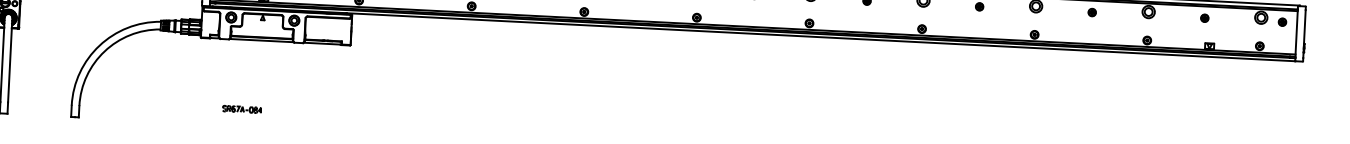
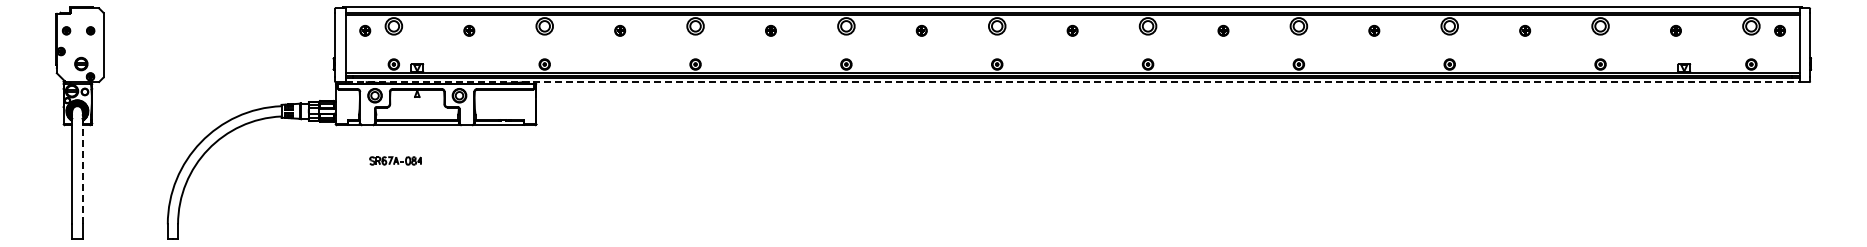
line: (753, 34) -> (1073, 82), solid -> dashed
line: (10, 60) -> (82, 167), solid -> dashed
part: (241, 109) -> (395, 160), moved

